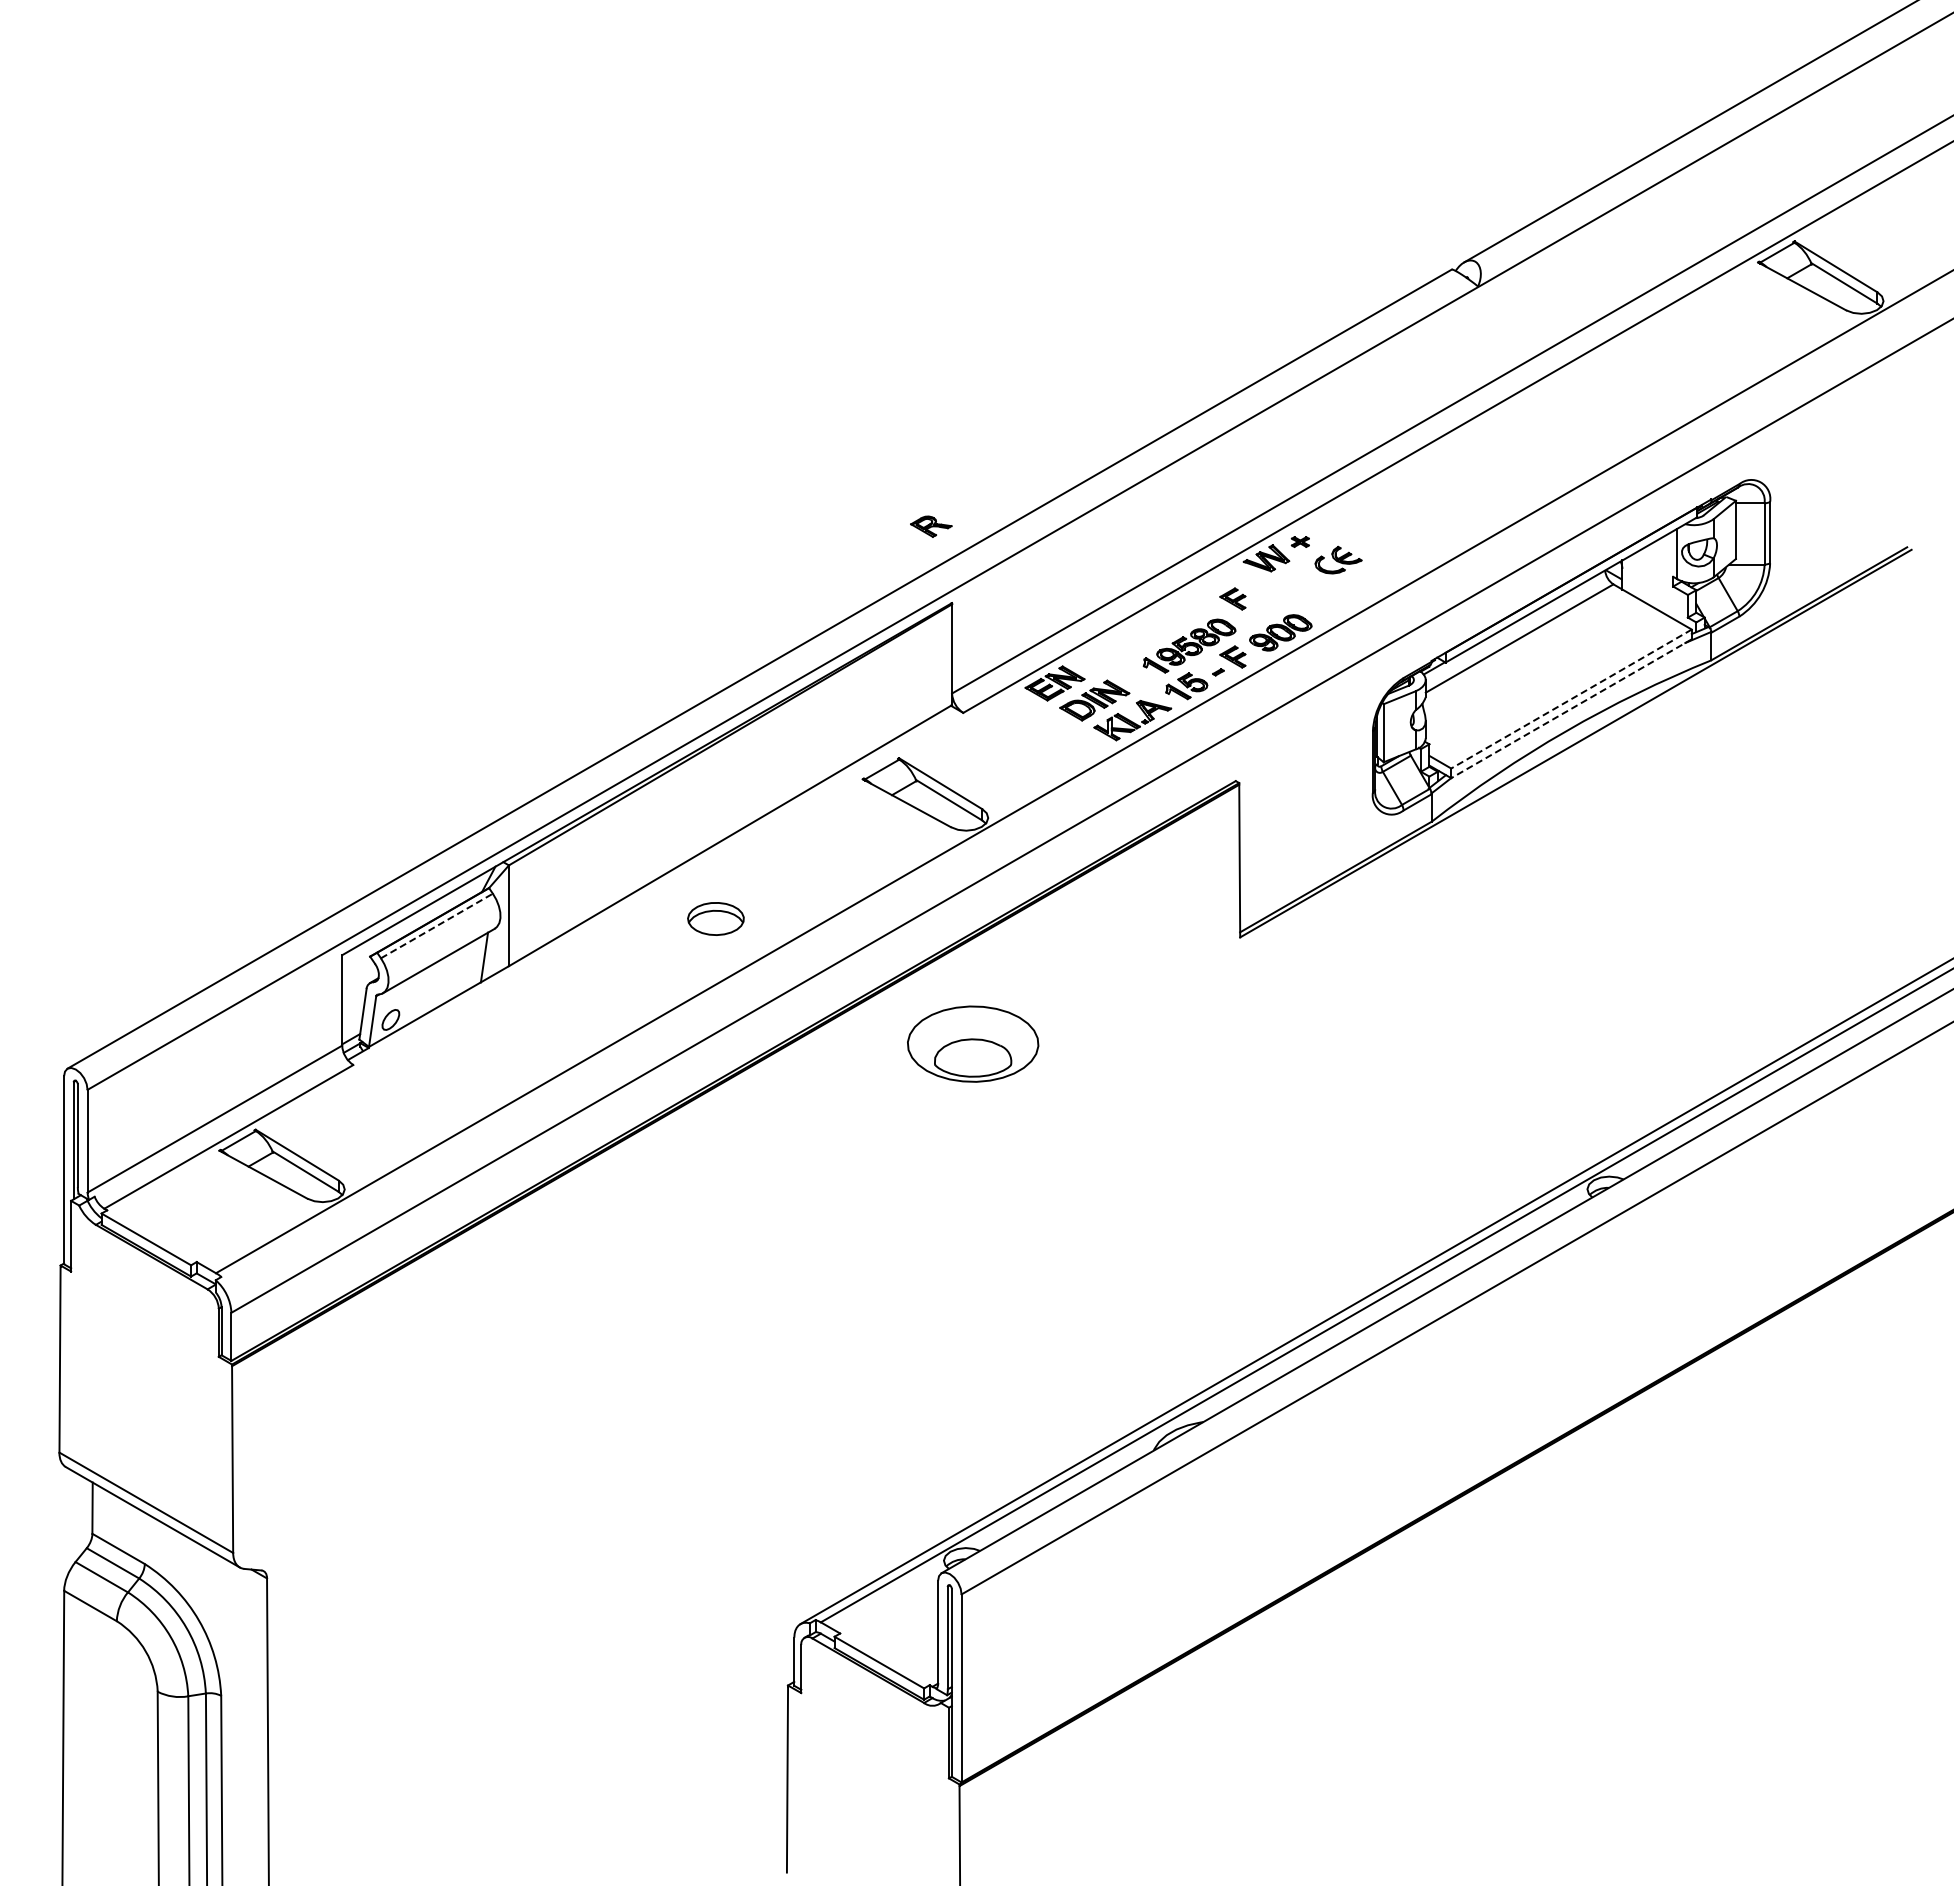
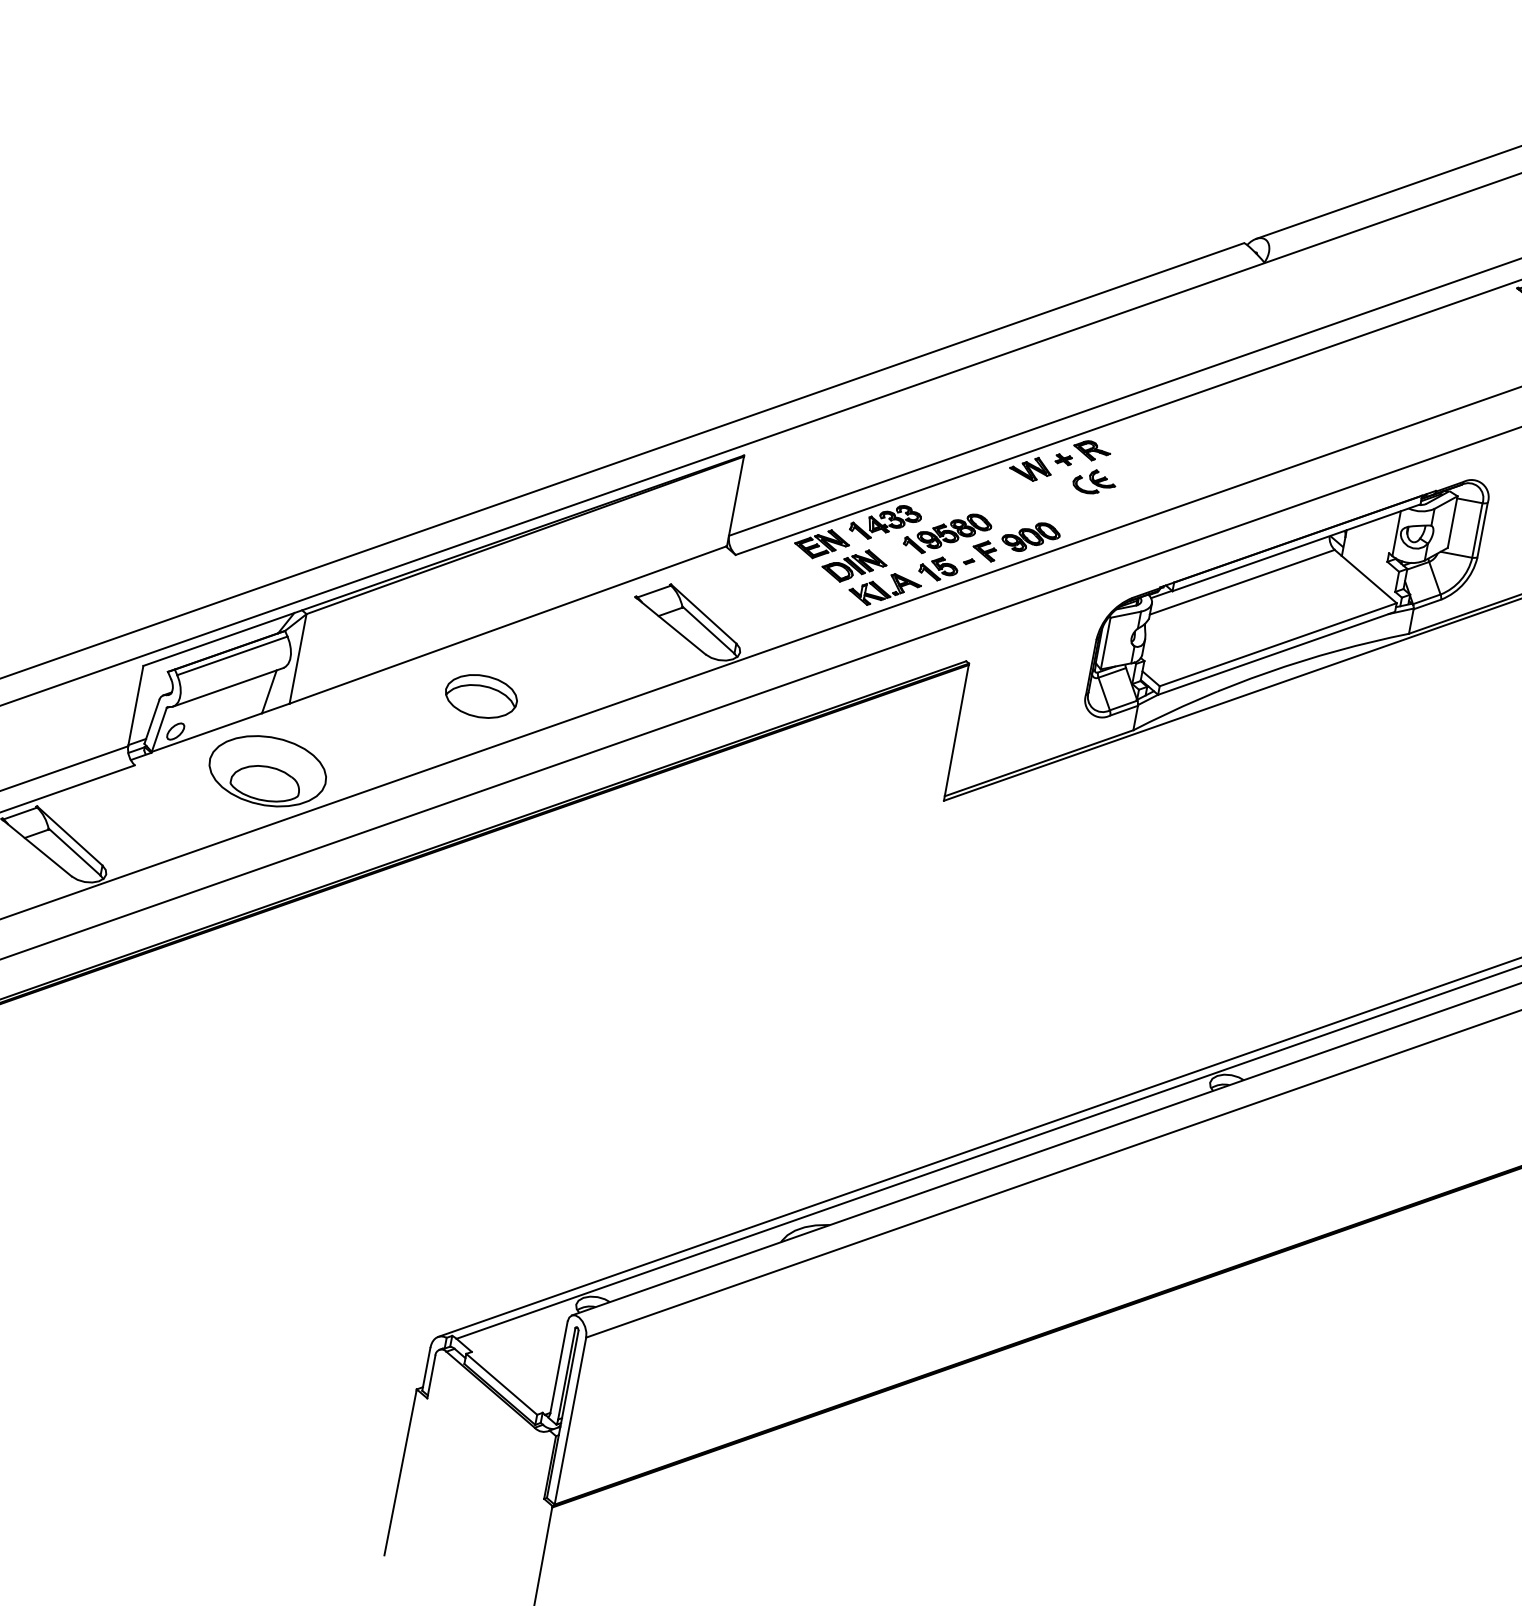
part: (931, 526) -> (1092, 450), moved
part: (1232, 598) -> (993, 498), removed
part: (1119, 646) -> (885, 522), added
line: (1571, 699) -> (1278, 645), dashed -> solid
line: (1571, 708) -> (1276, 653), dashed -> solid
part: (715, 918) -> (481, 695), size x1.43
line: (436, 926) -> (231, 656), dashed -> solid
part: (973, 1043) -> (268, 770), moved

